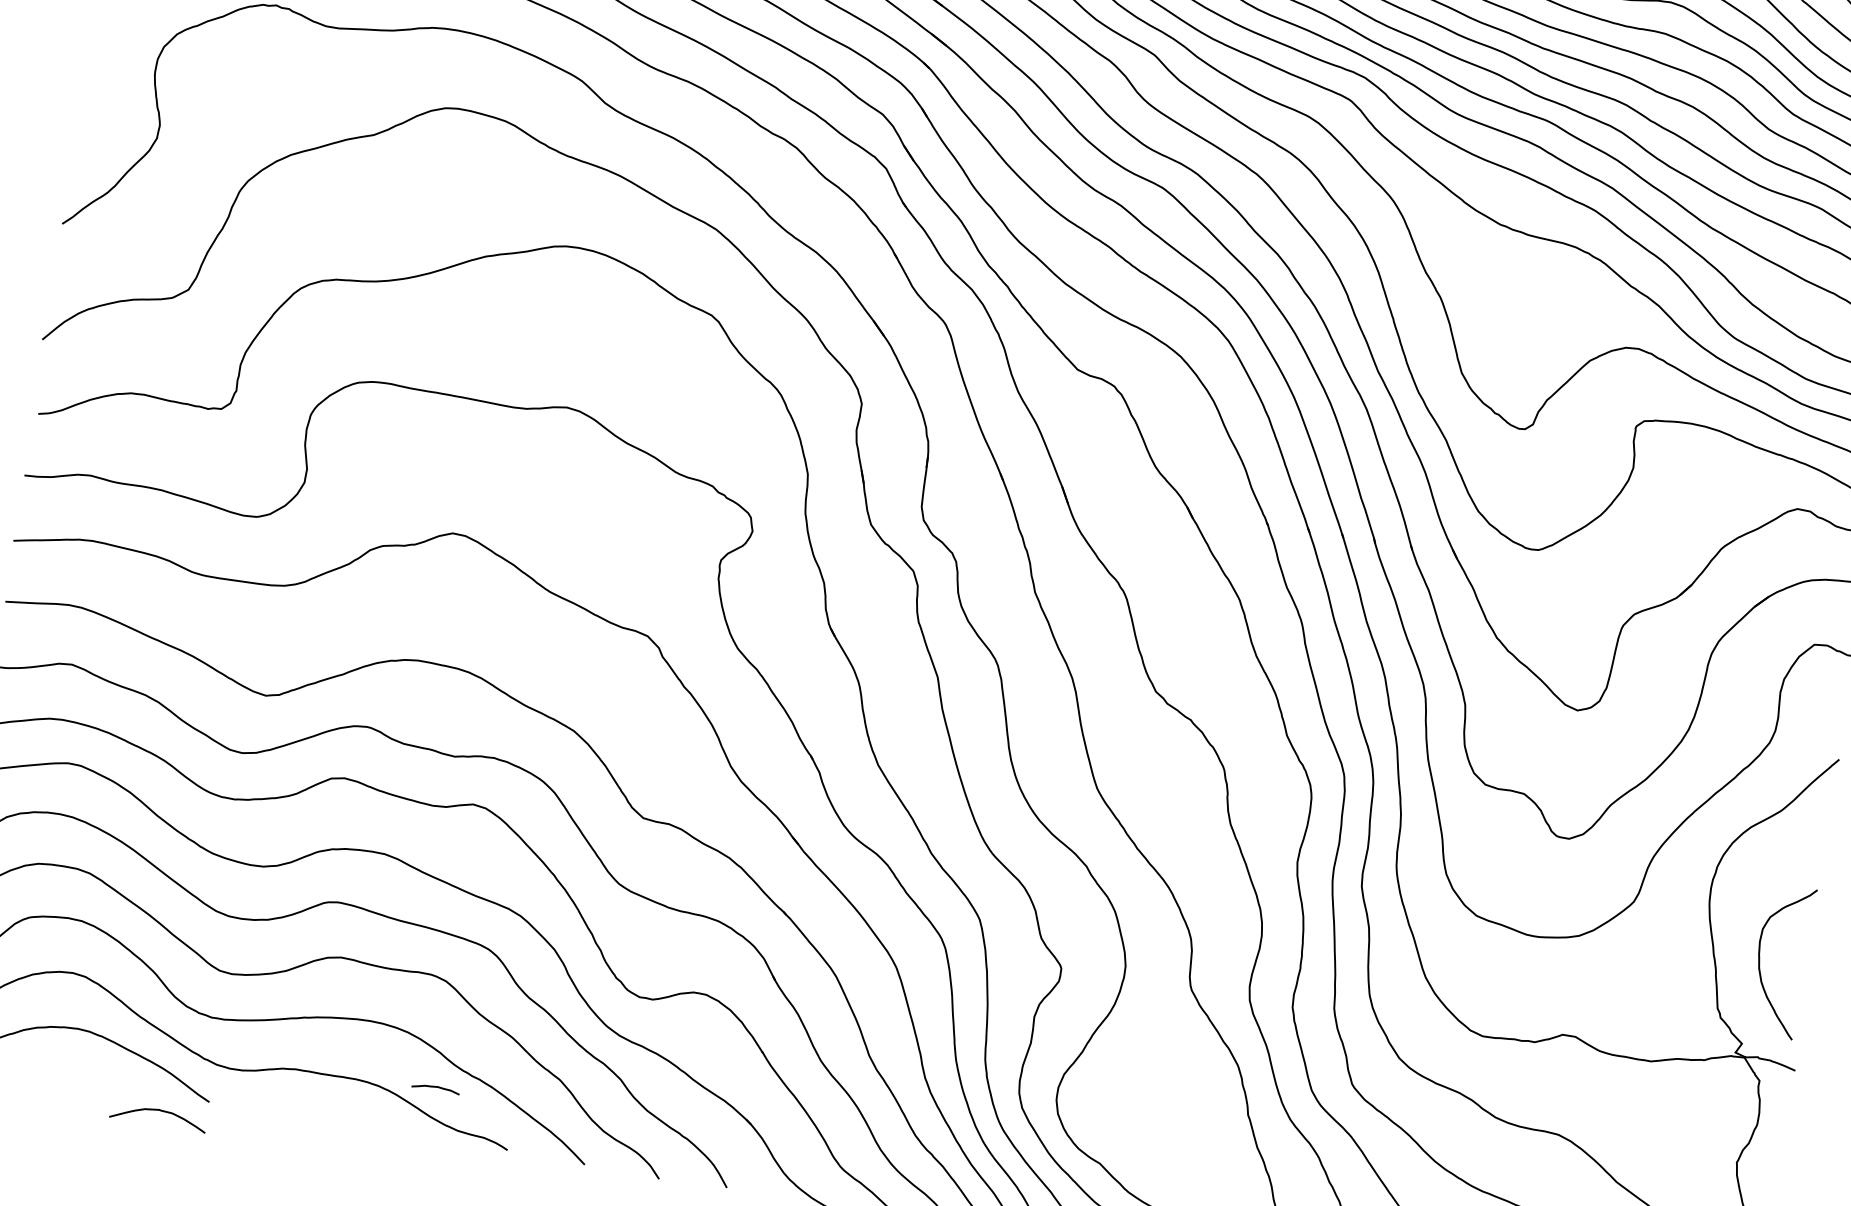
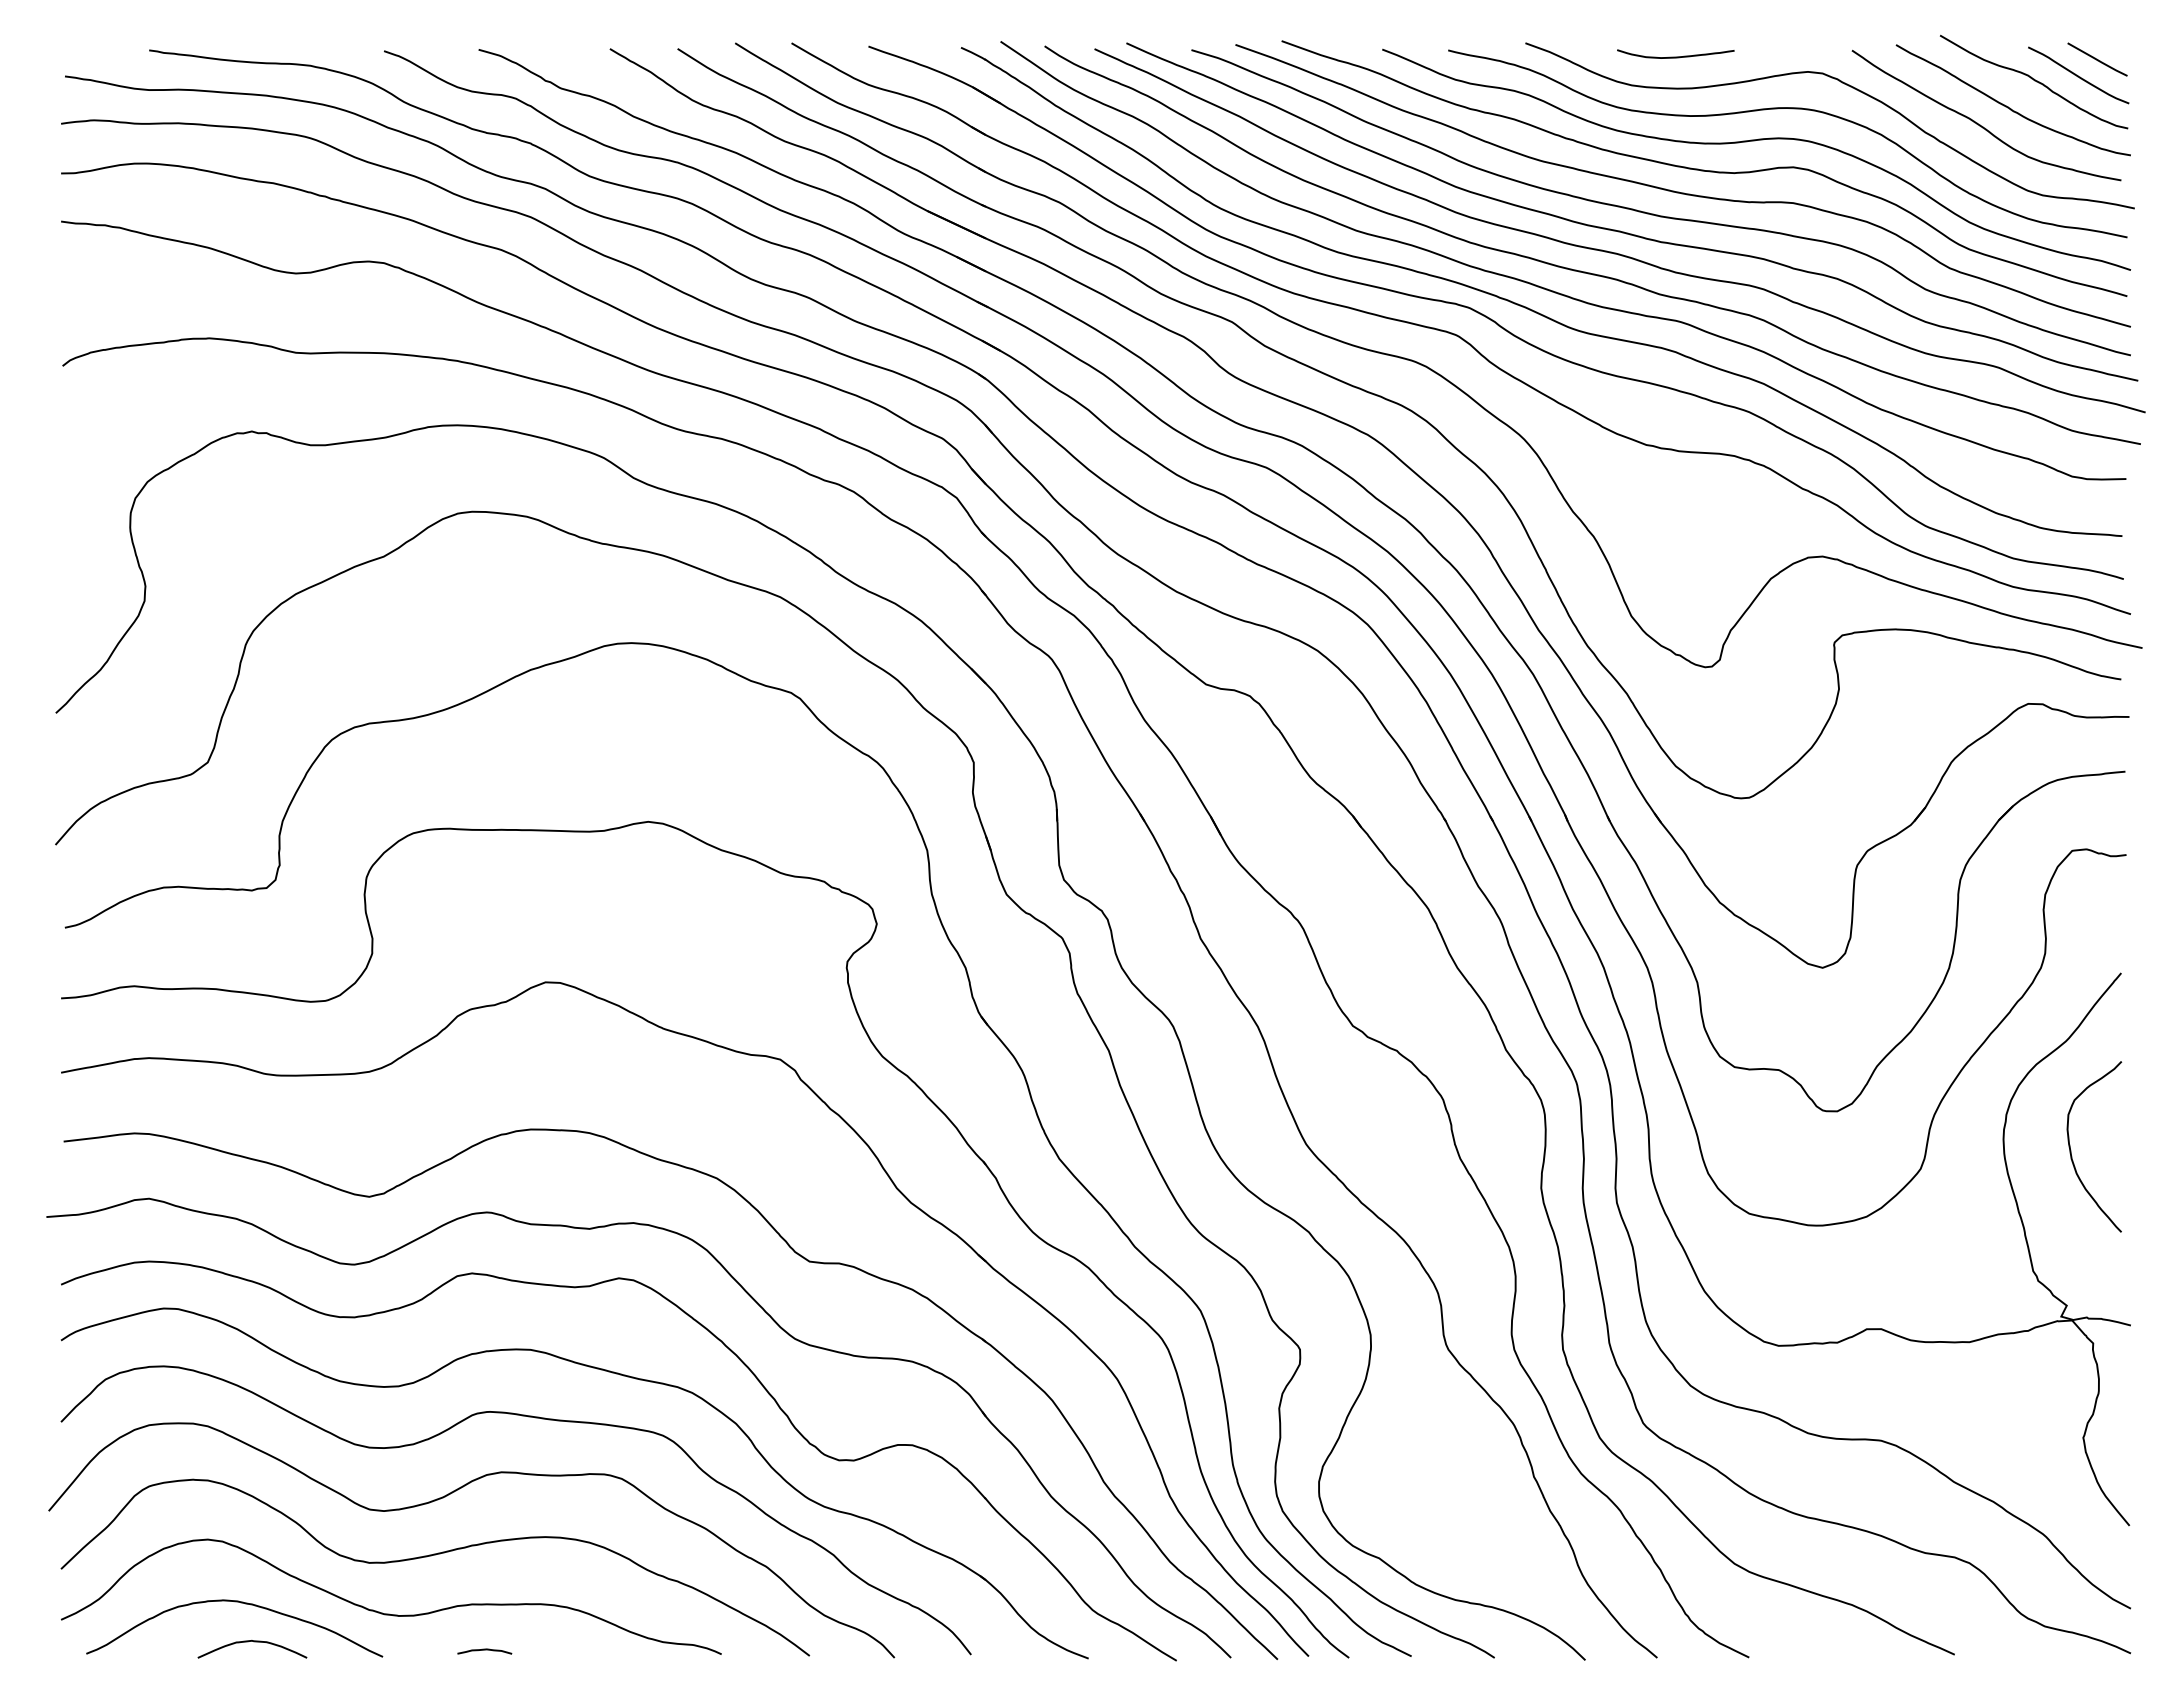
curve: (1760, 960) -> (2071, 1150), moved
curve: (435, 1087) -> (484, 1650), moved
curve: (160, 1111) -> (253, 1642), moved

